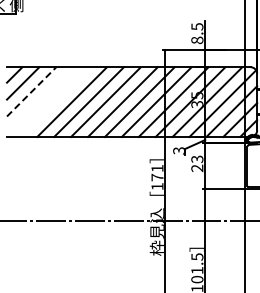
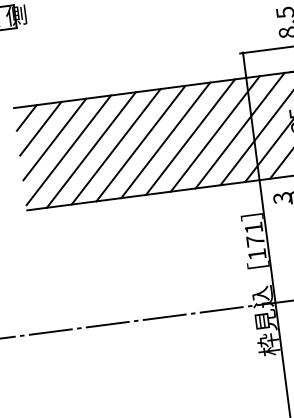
line: (31, 91) -> (54, 139), dashed -> solid
line: (40, 100) -> (69, 150), added
line: (55, 101) -> (91, 149), added

